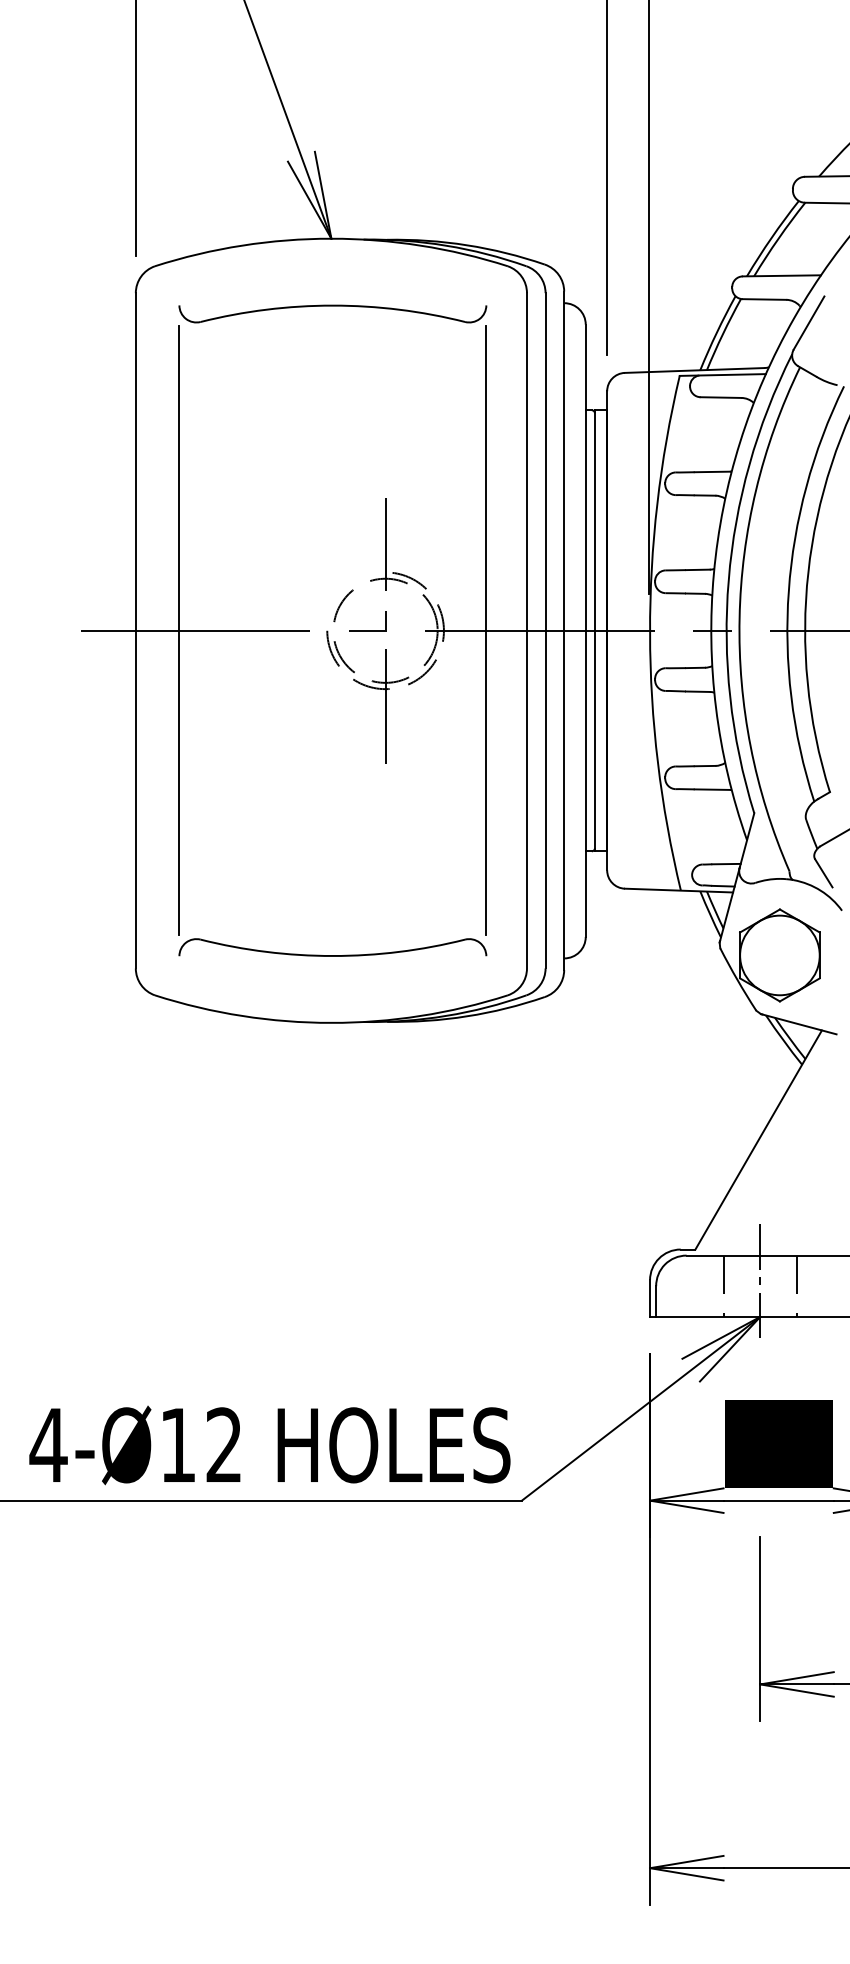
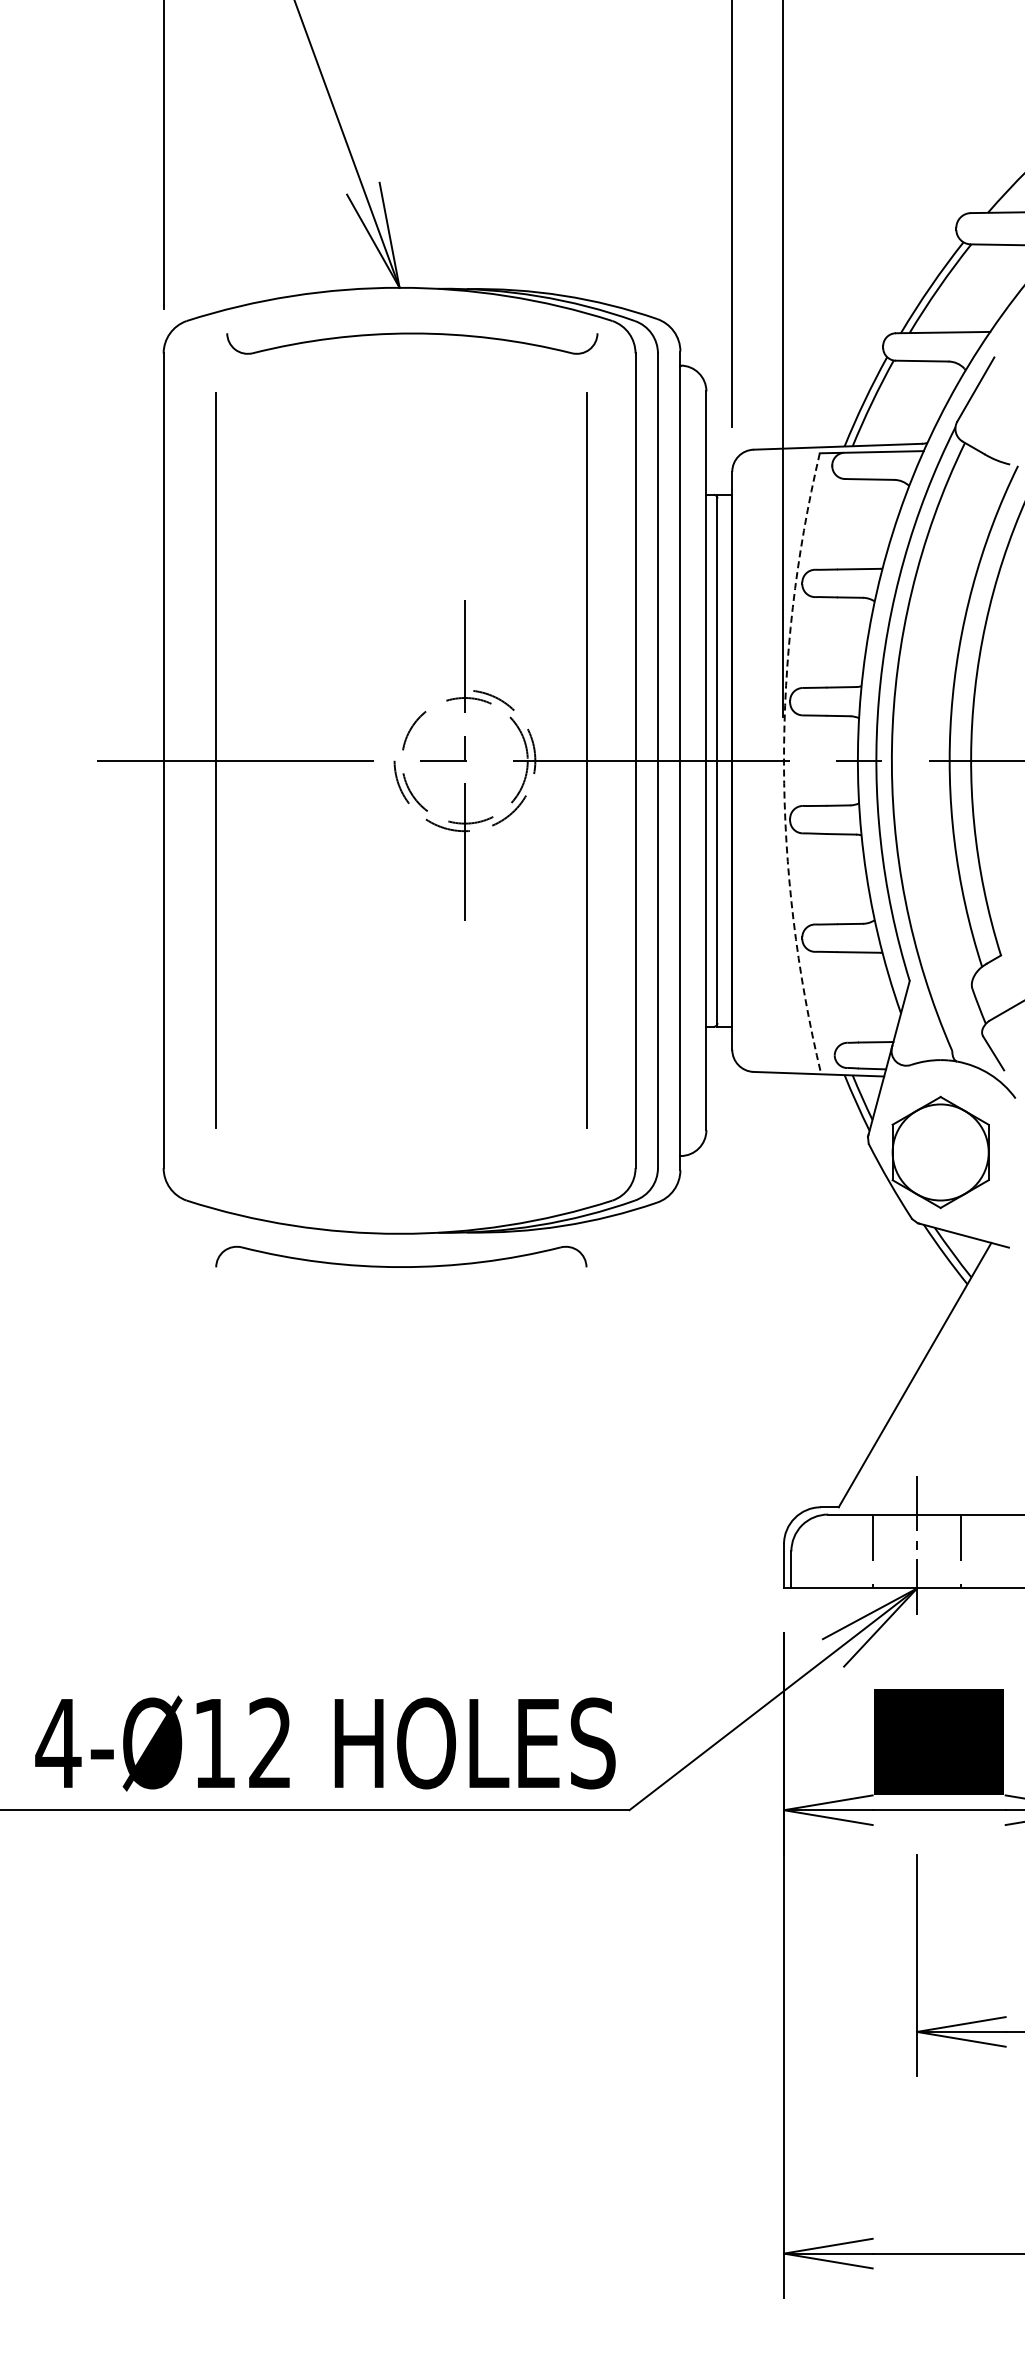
part: (332, 306) -> (412, 334), moved
arc: (650, 633) -> (784, 763), solid -> dashed
part: (332, 955) -> (401, 1266), moved

